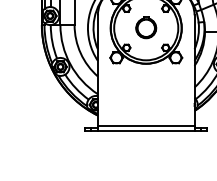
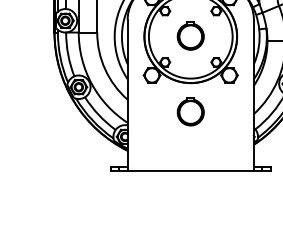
part: (146, 85) -> (191, 111), added
line: (145, 125) -> (189, 163), removed

